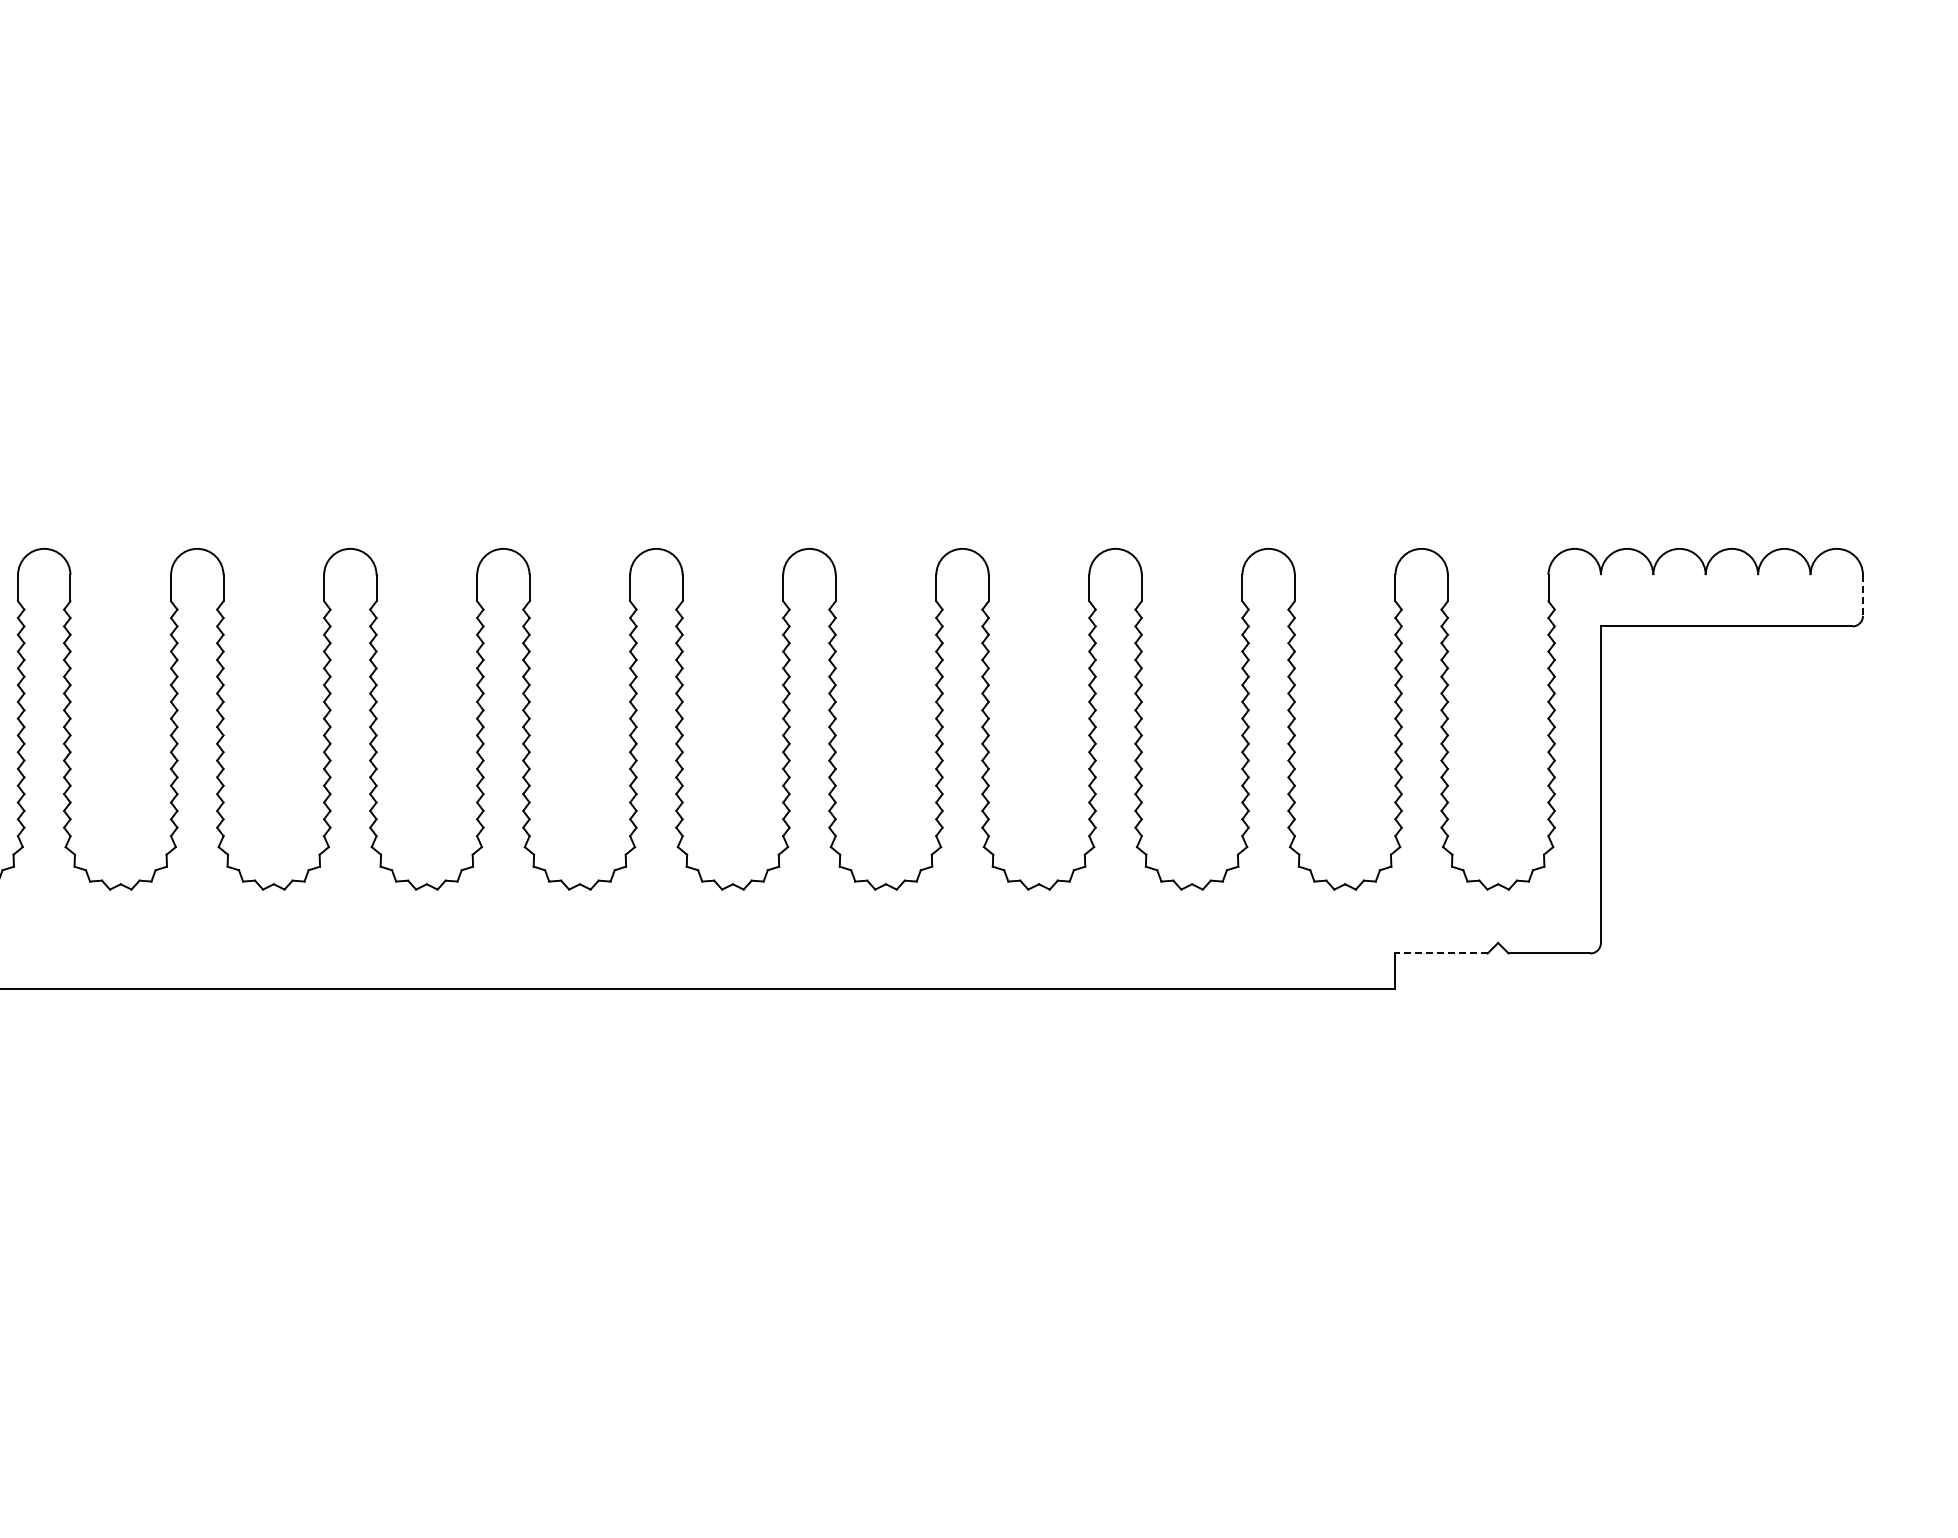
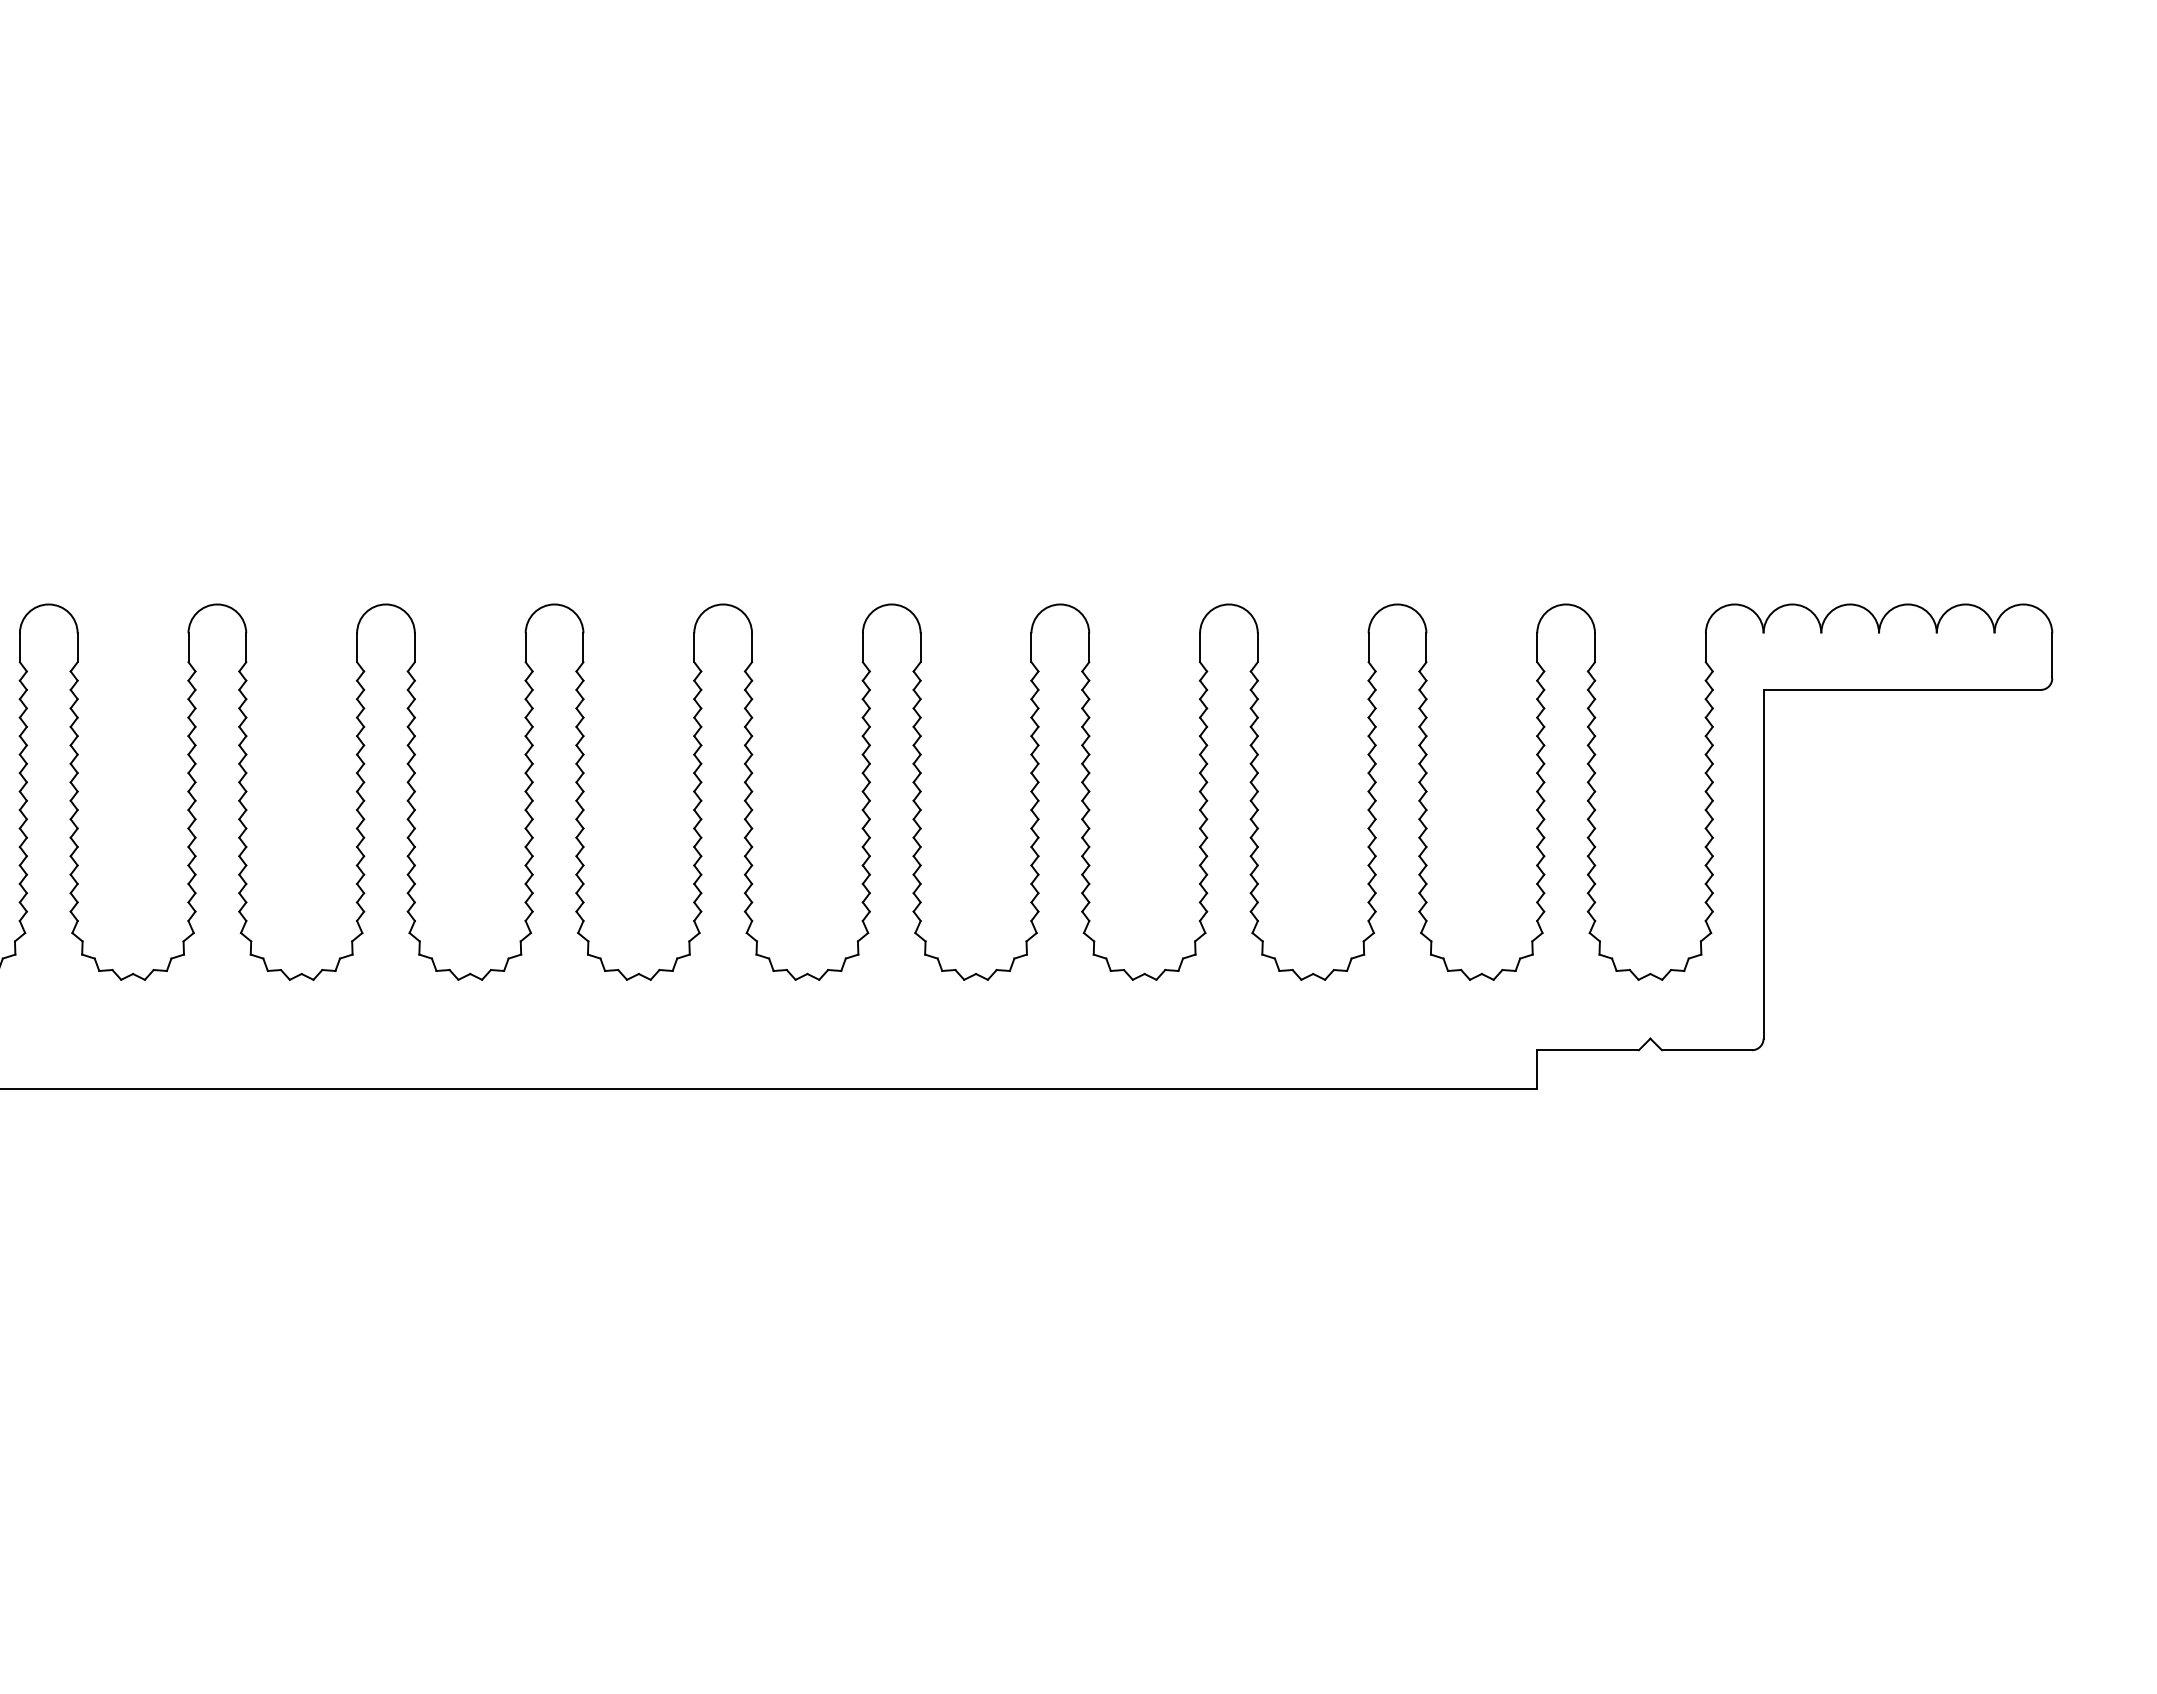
line: (1862, 596) -> (2051, 656), dashed -> solid
line: (1441, 953) -> (1587, 1050), dashed -> solid

